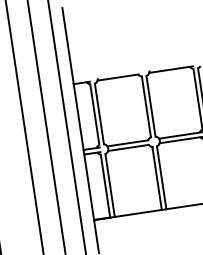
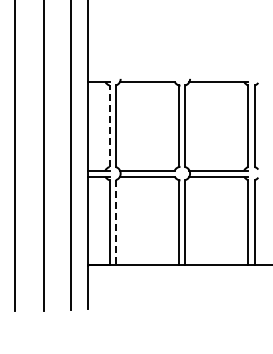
line: (94, 114) -> (109, 126), solid -> dashed
line: (110, 186) -> (115, 223), solid -> dashed

